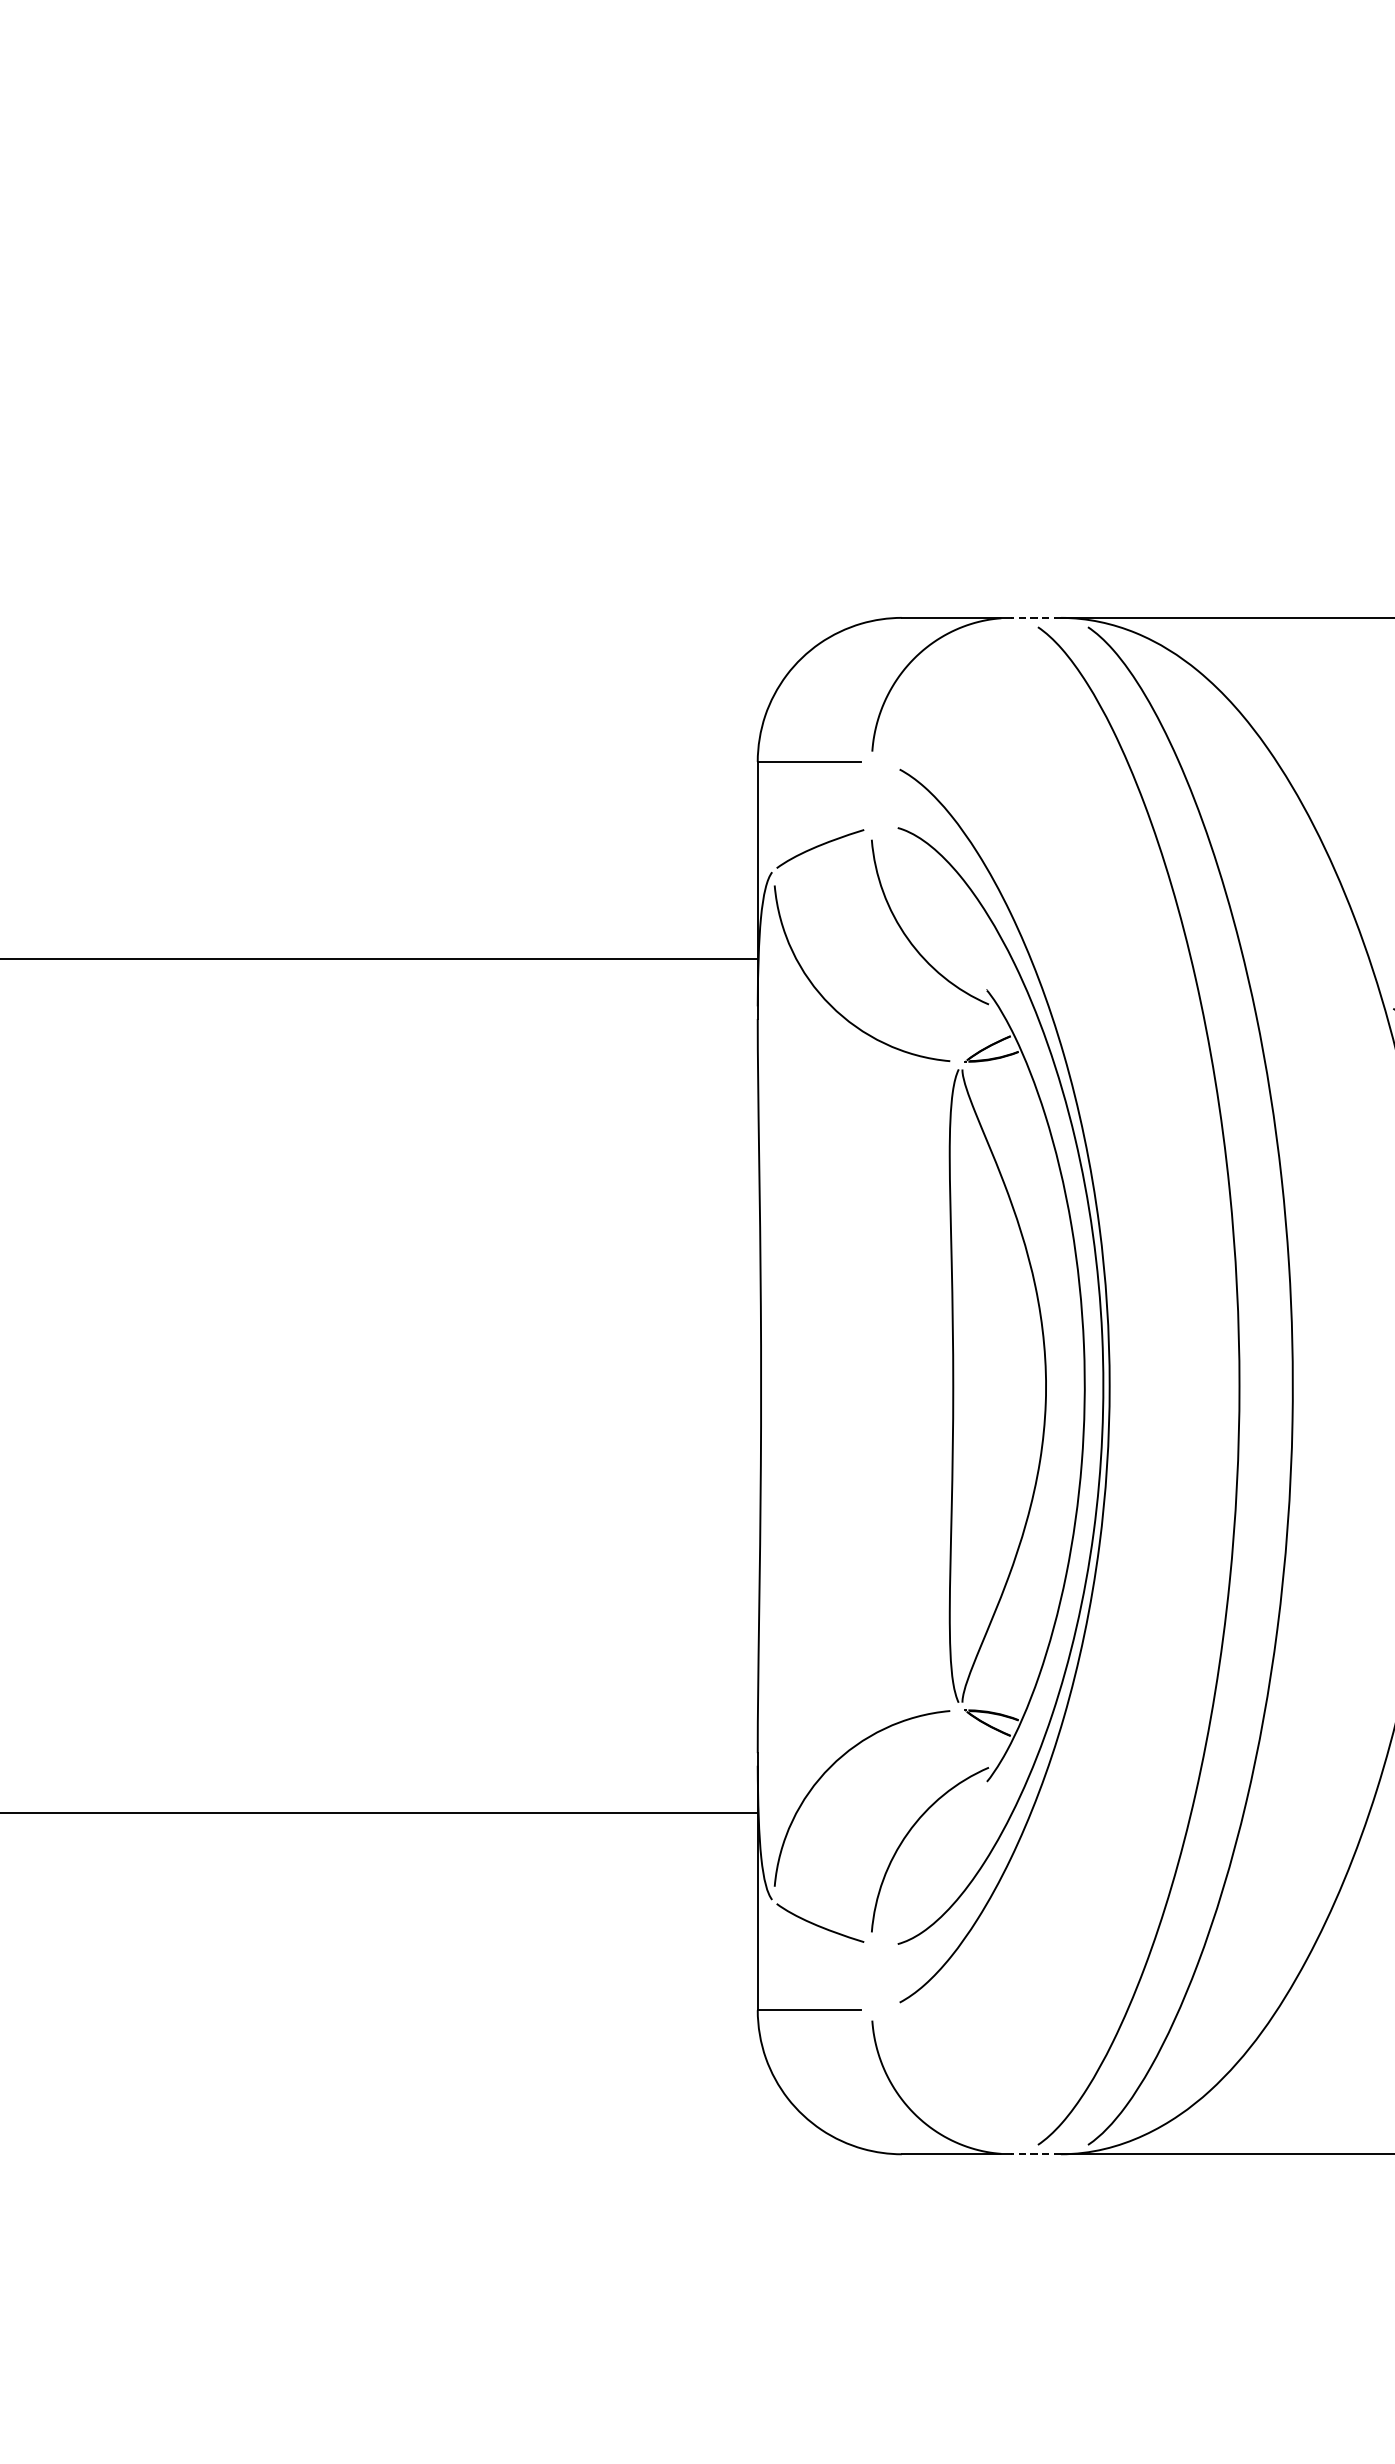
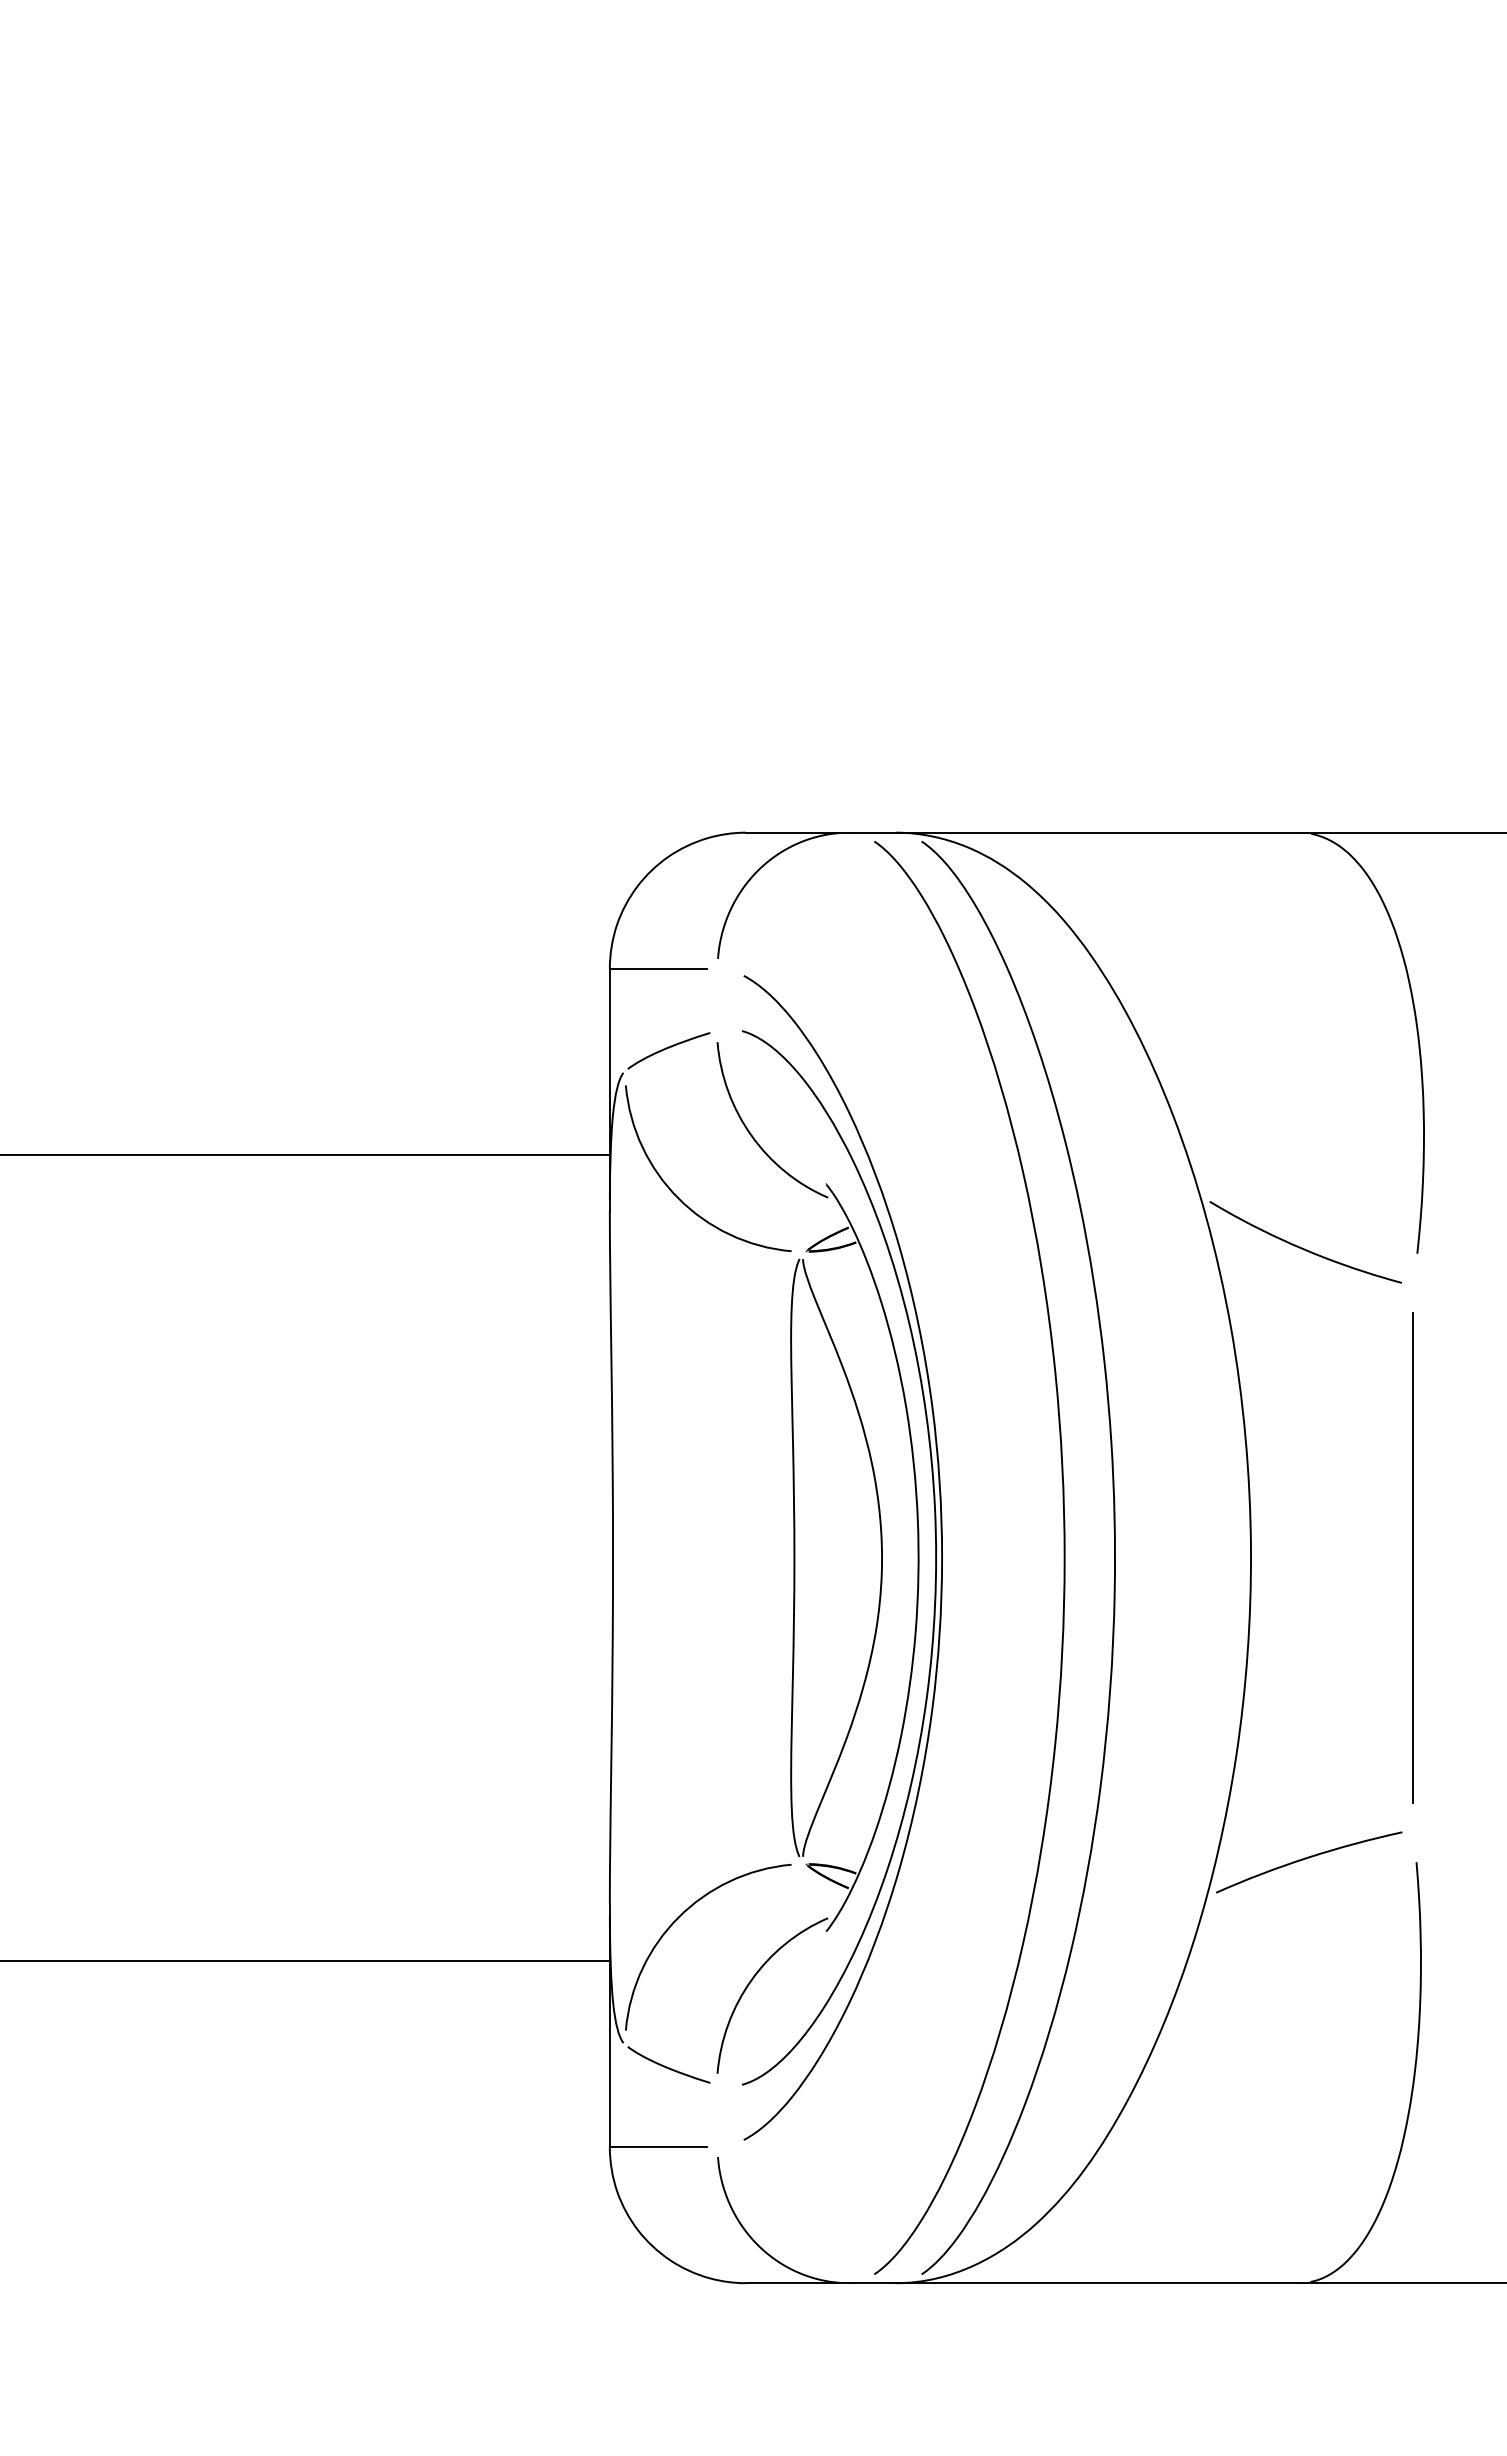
line: (1035, 617) -> (872, 832), dashed -> solid
line: (1035, 2154) -> (872, 2283), dashed -> solid

